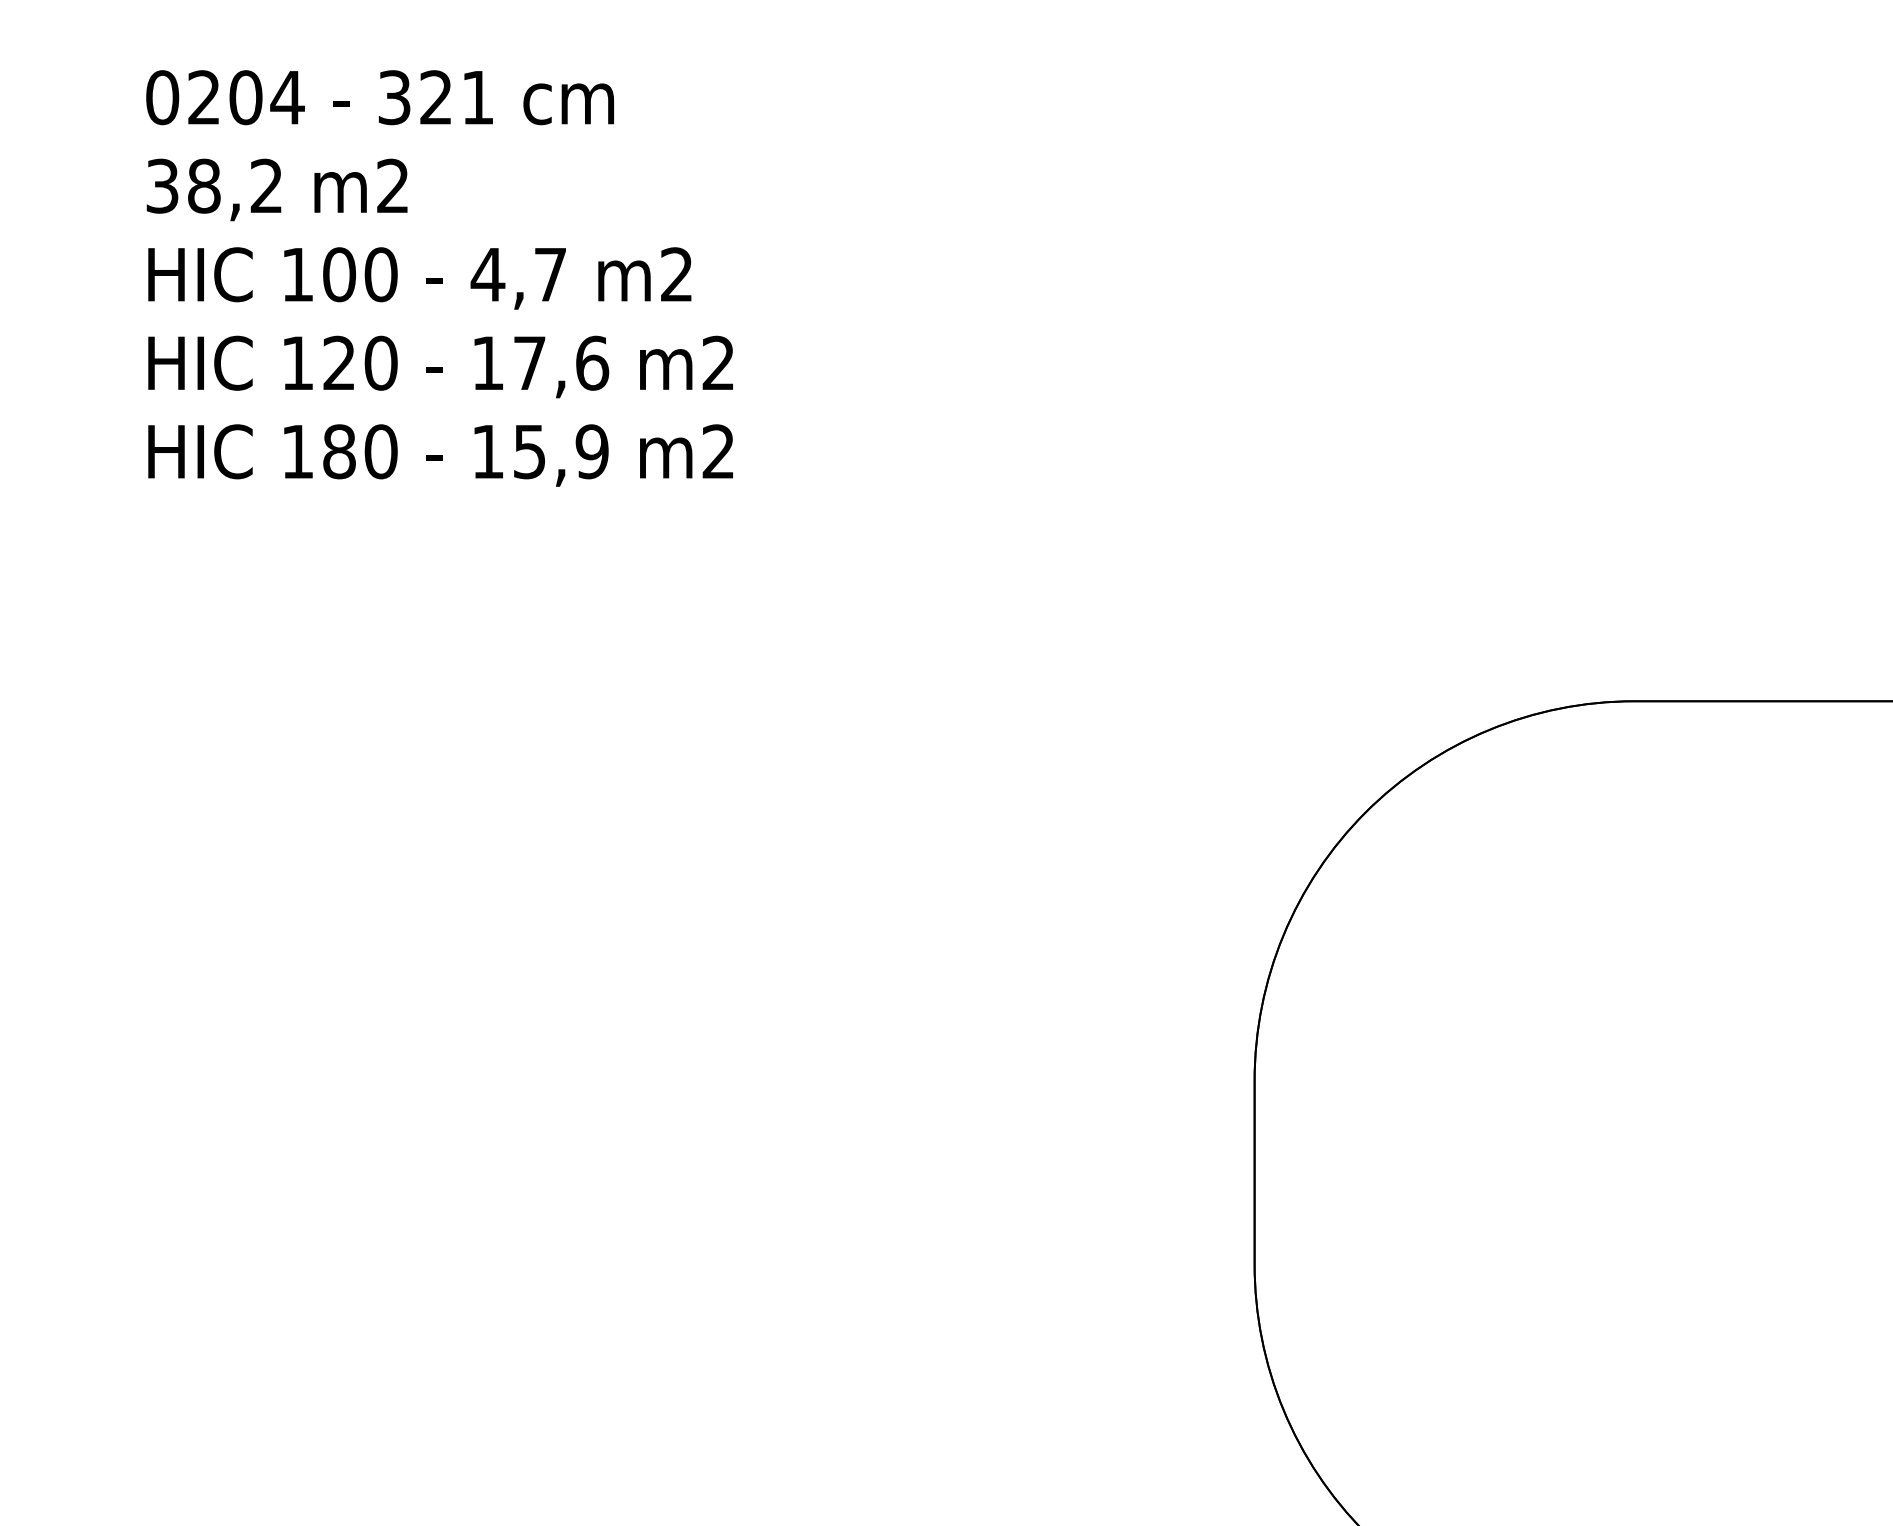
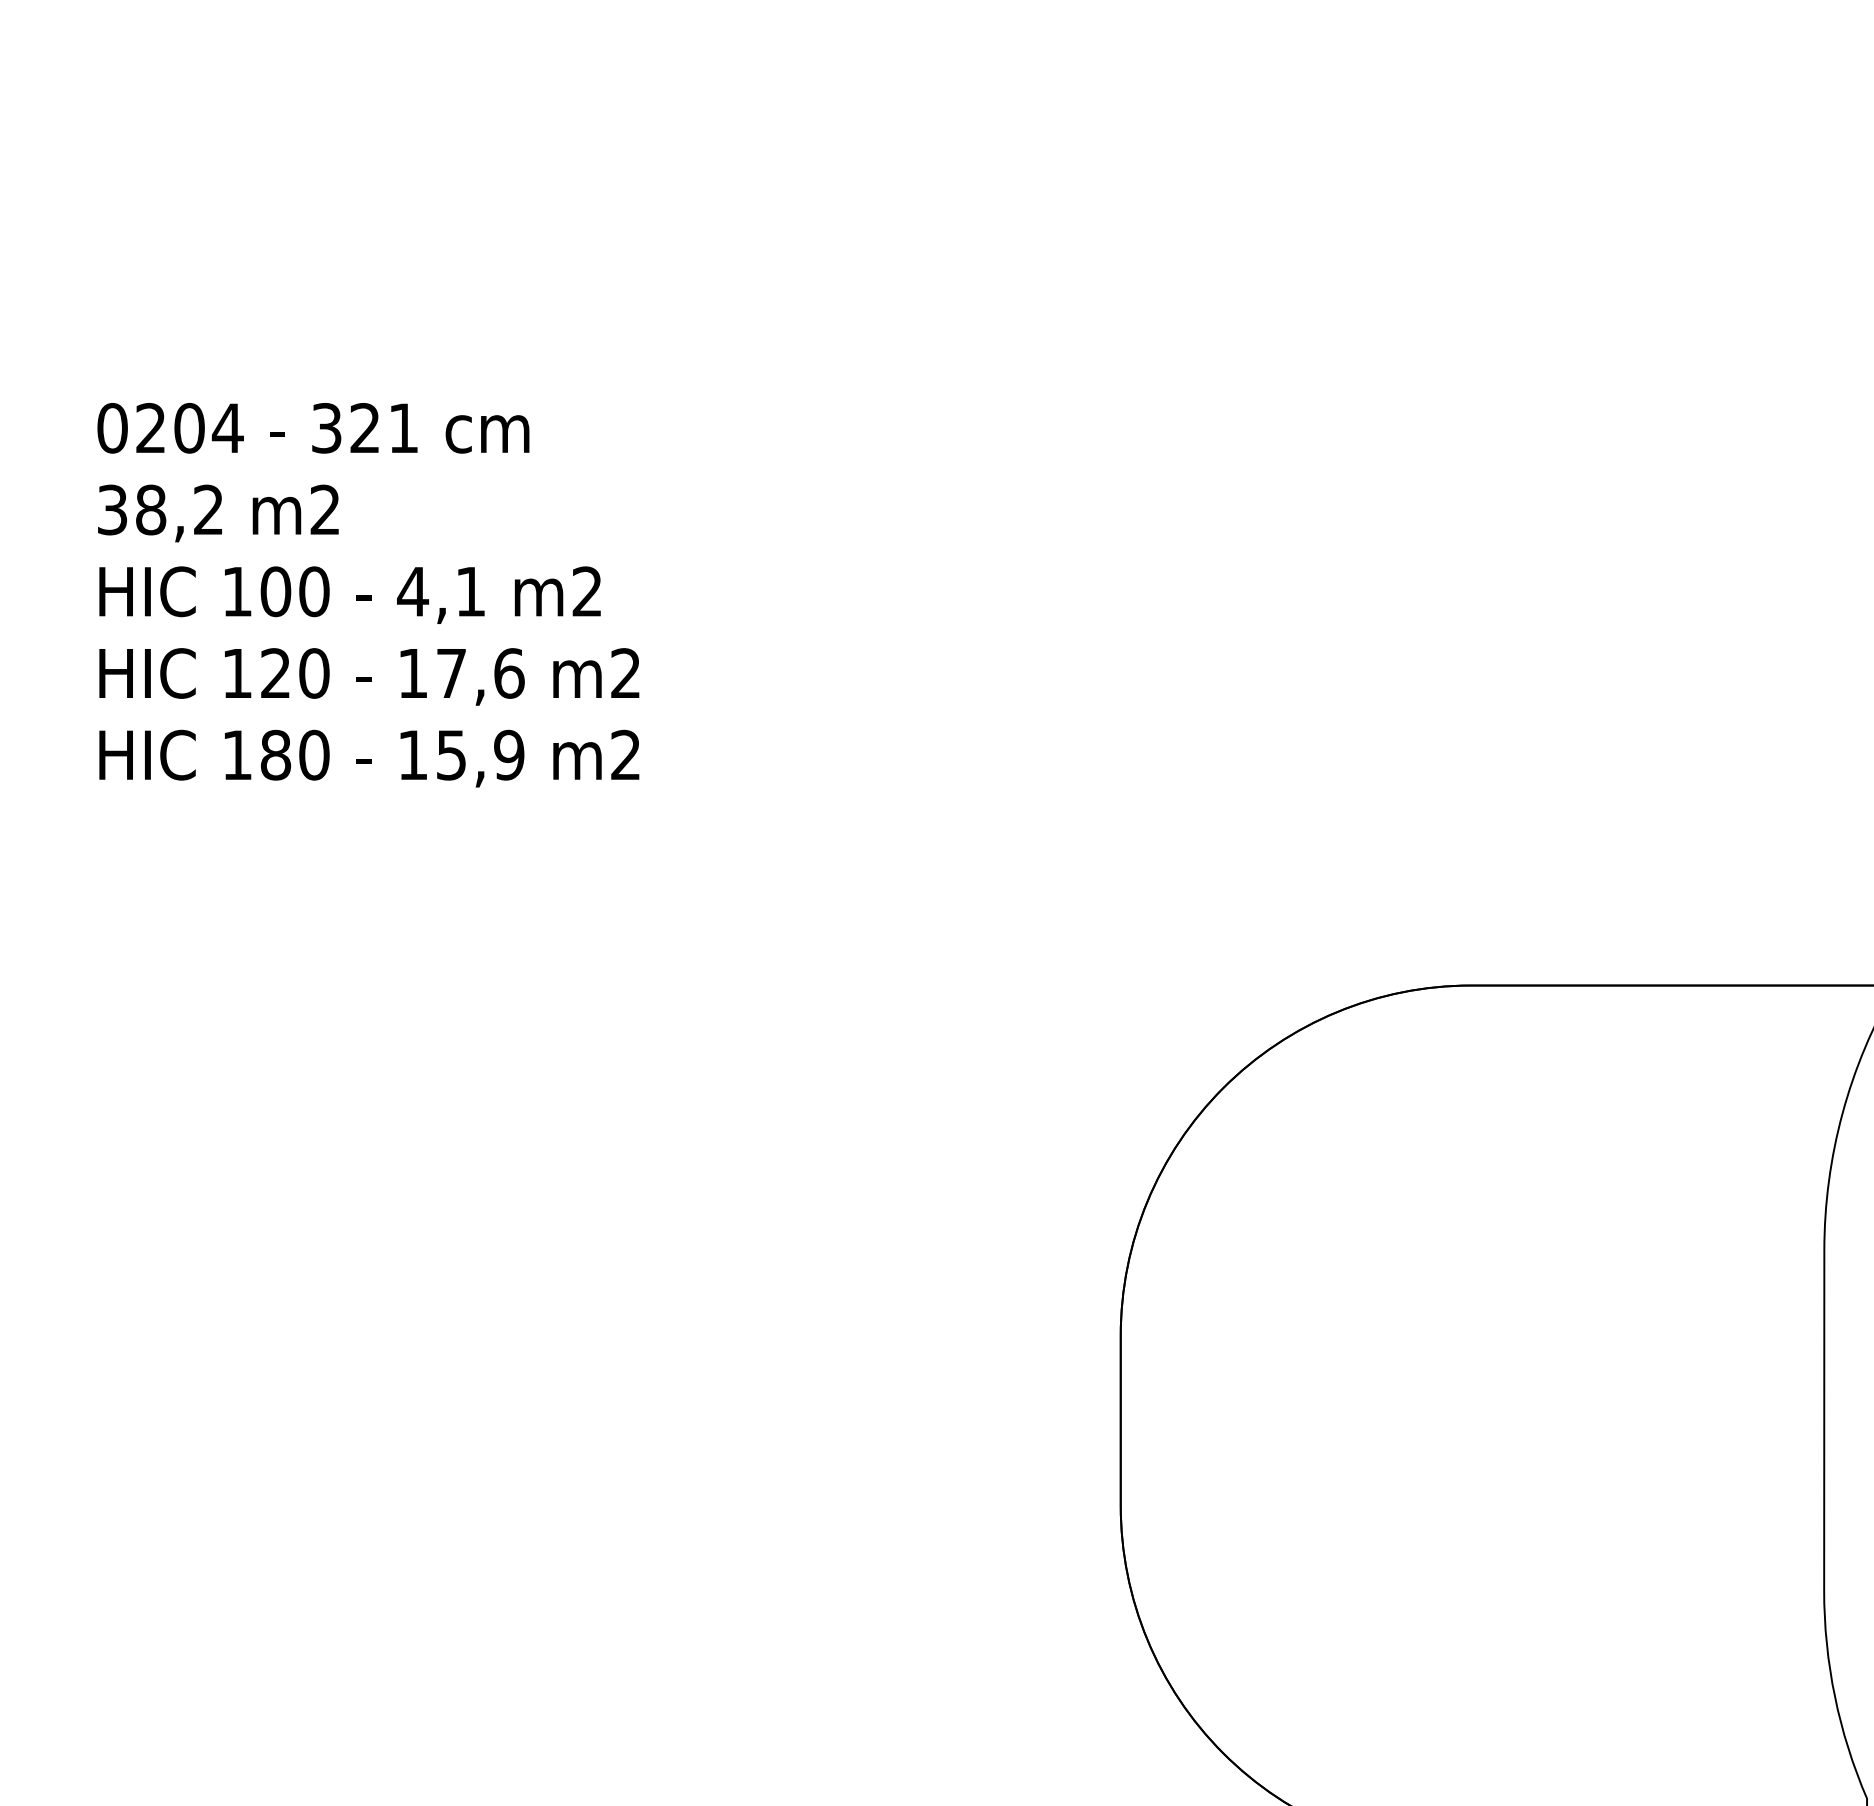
text: (550, 274) -> (470, 591), 4,7 -> 4,1

